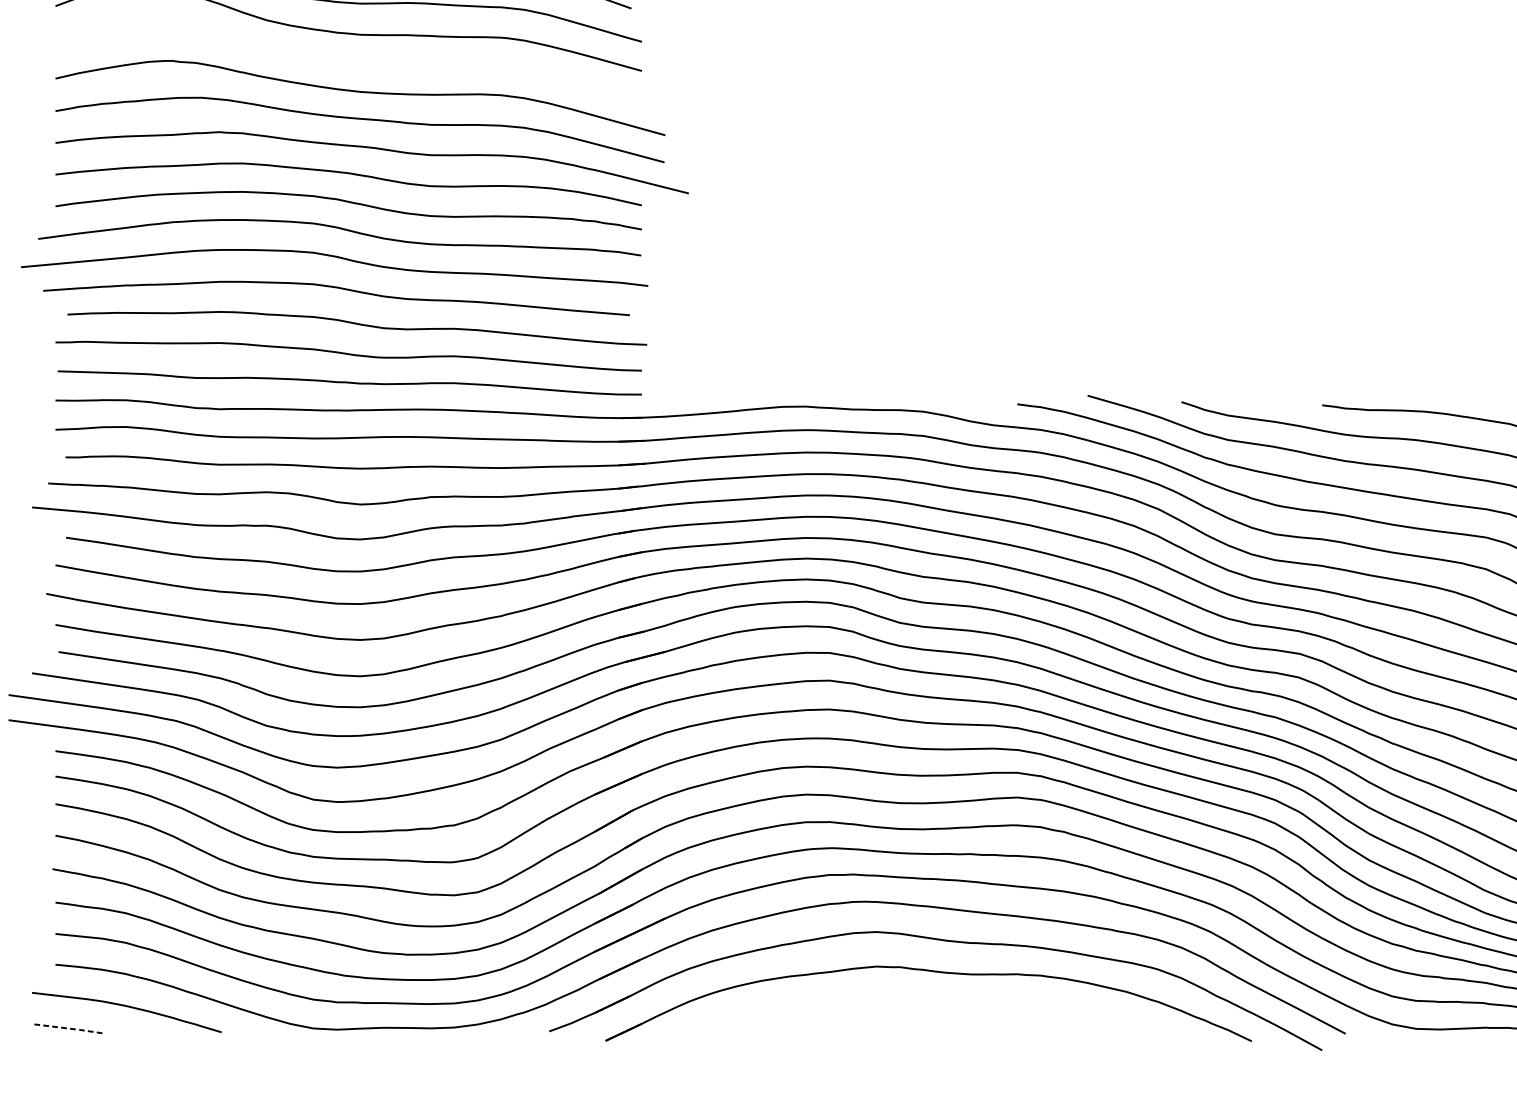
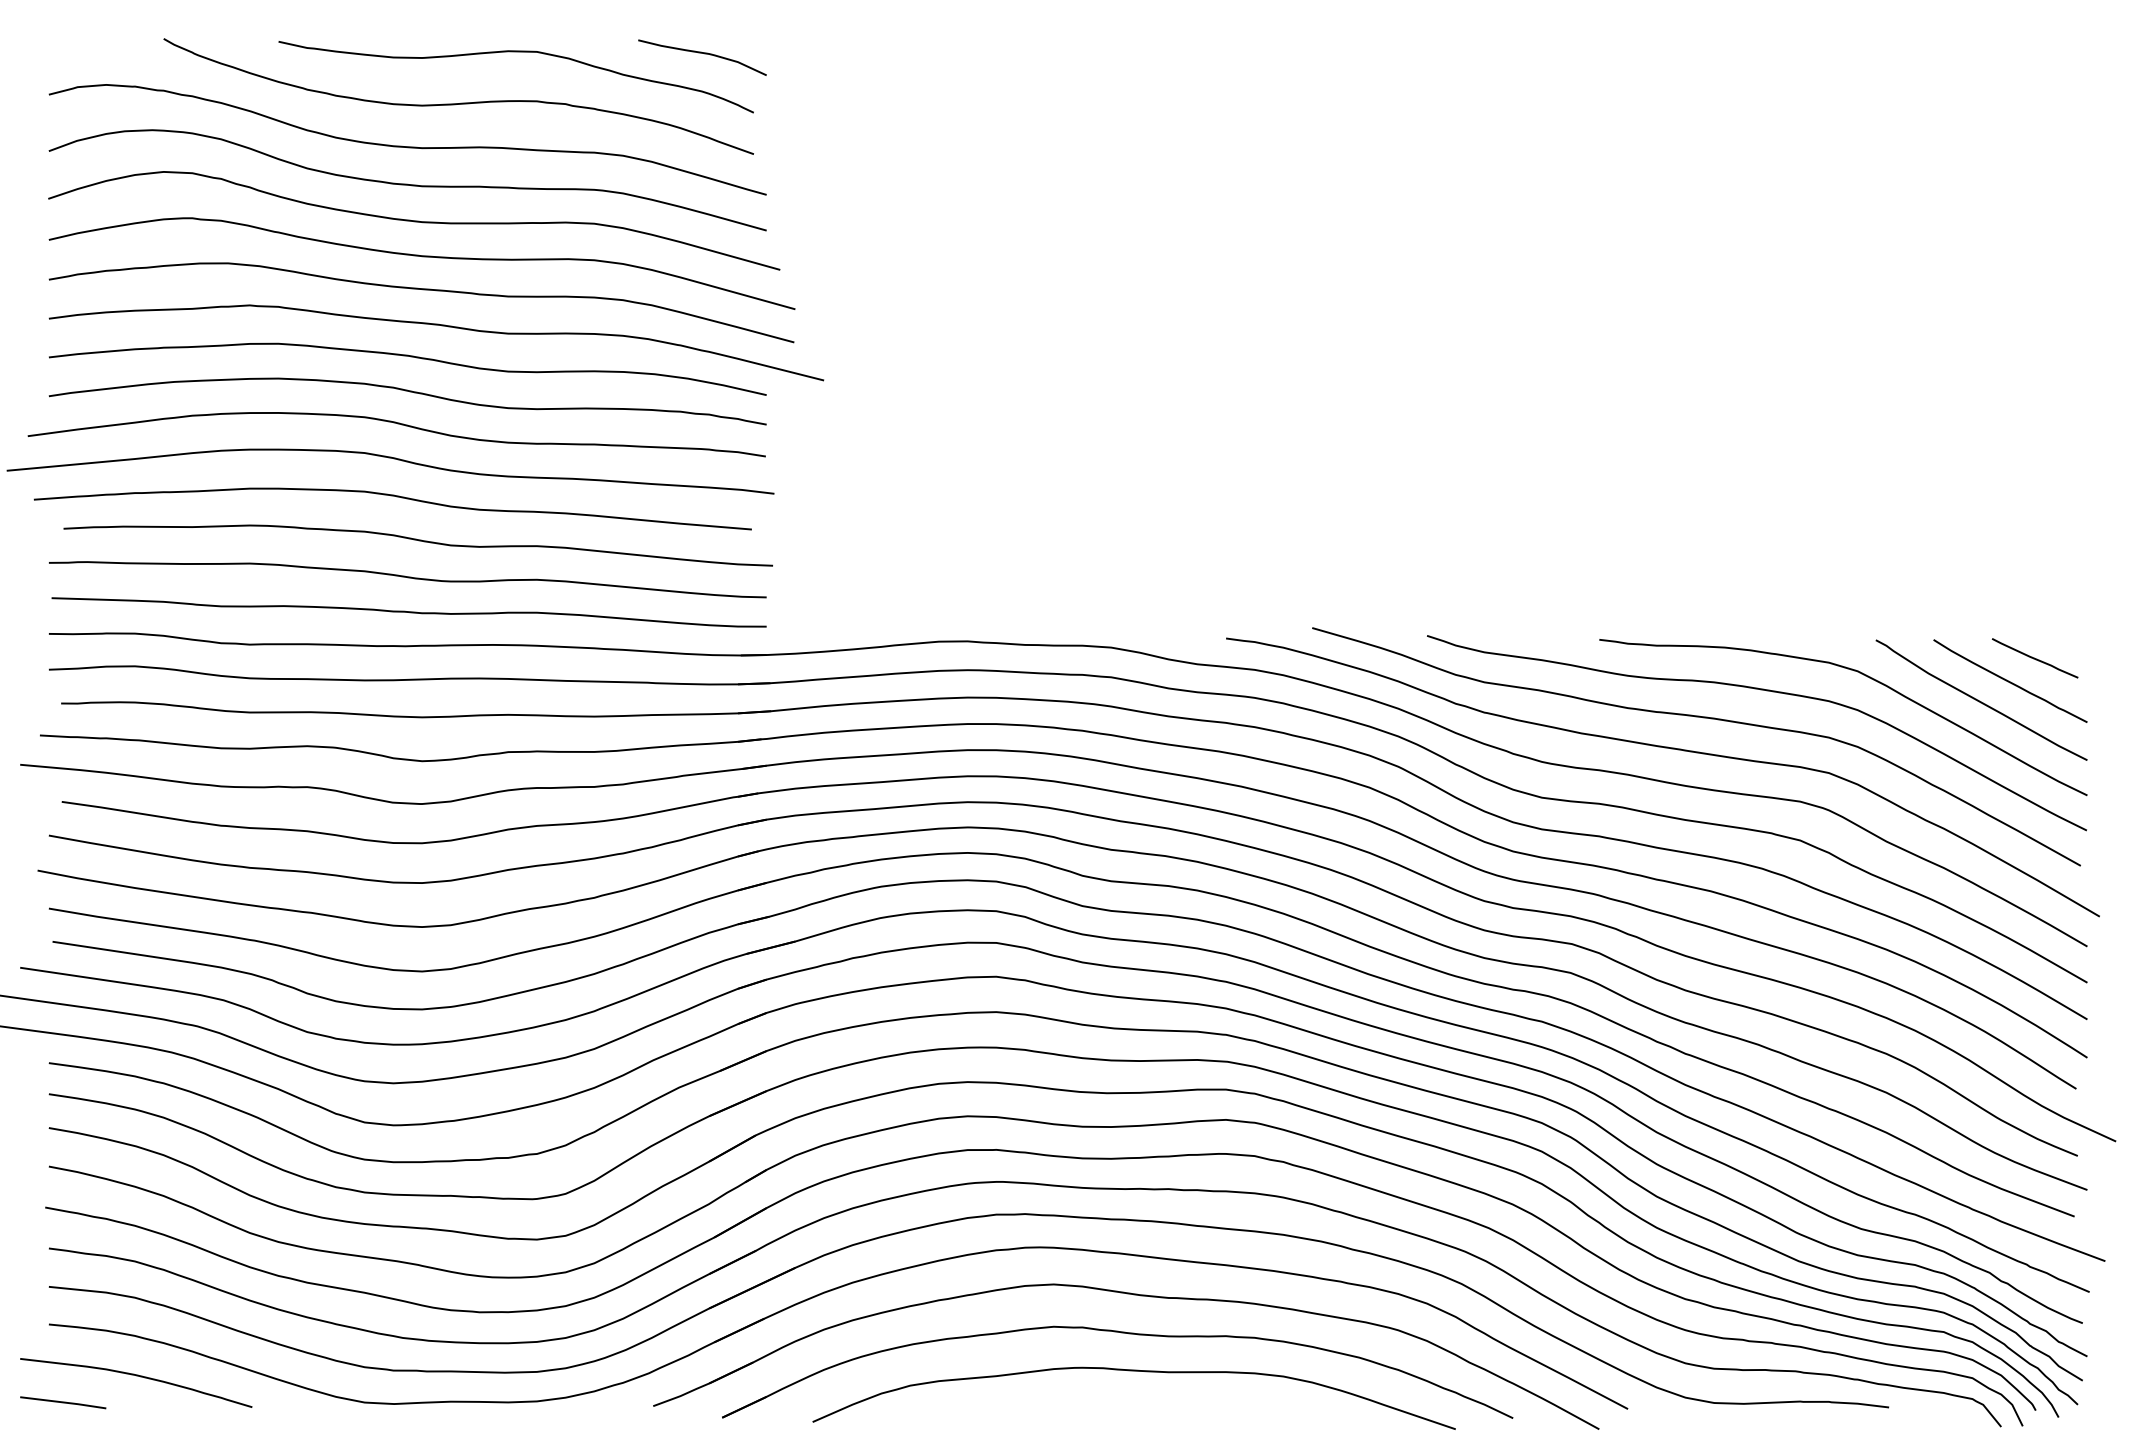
curve: (354, 62) -> (414, 220), added
curve: (941, 1003) -> (1133, 1371), added
line: (67, 1028) -> (63, 1402), dashed -> solid

